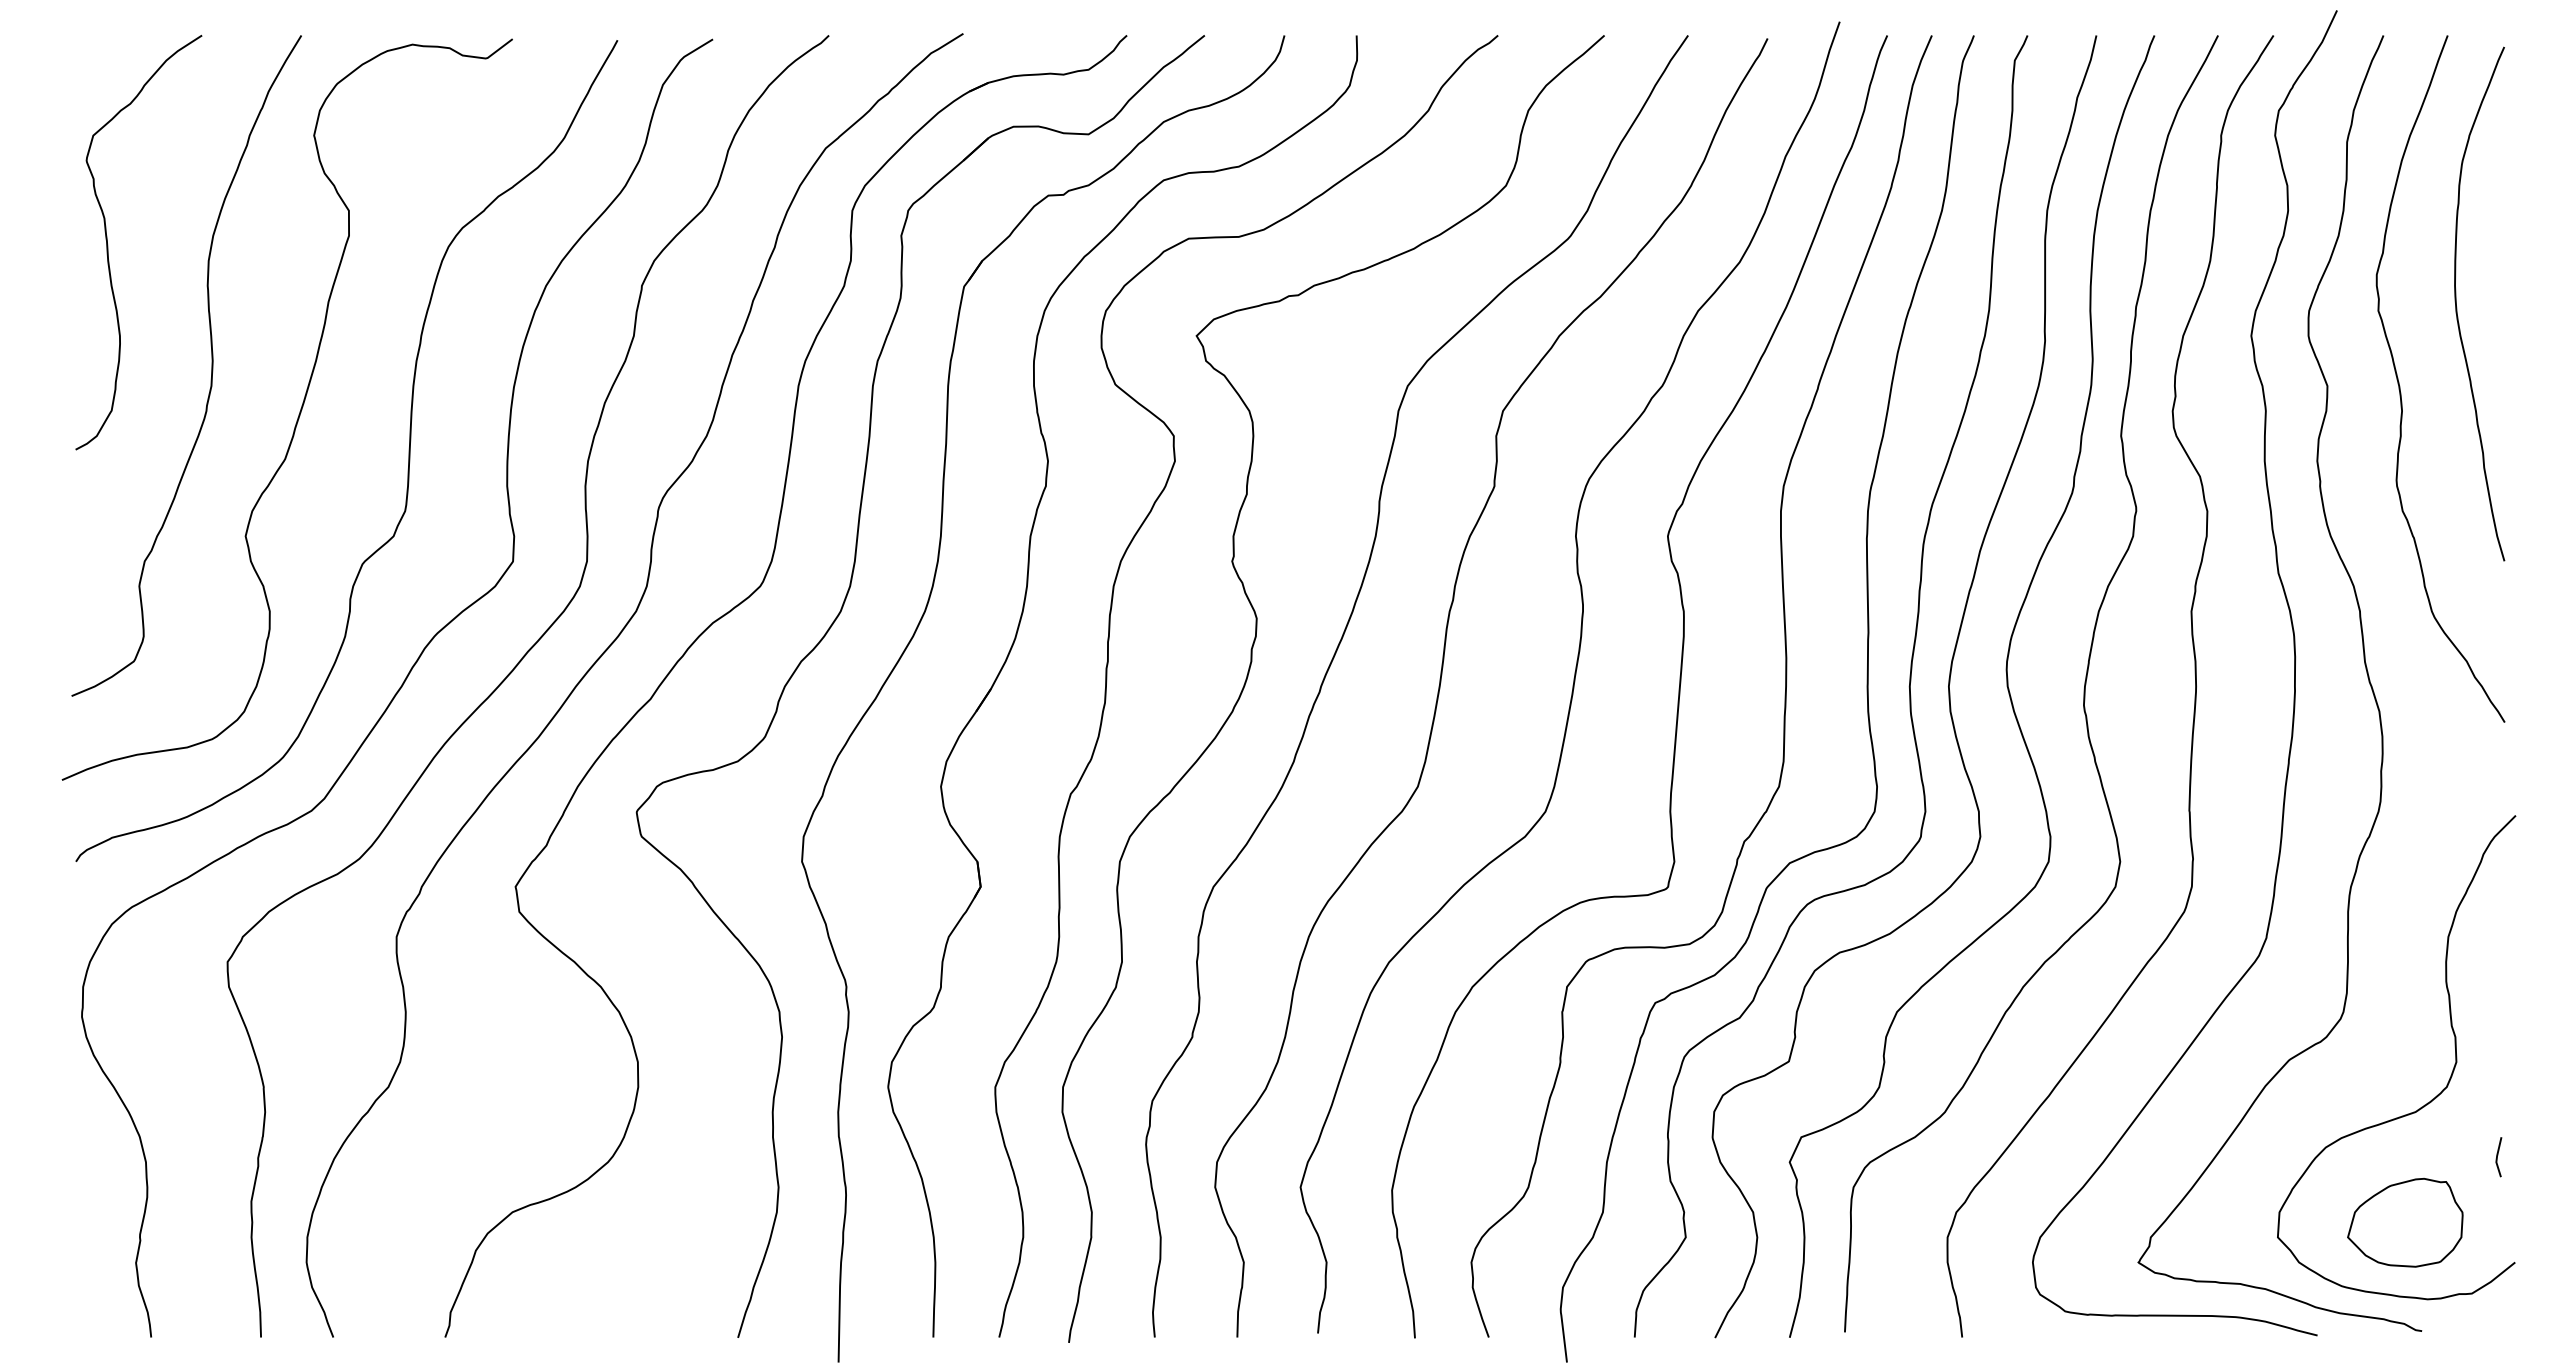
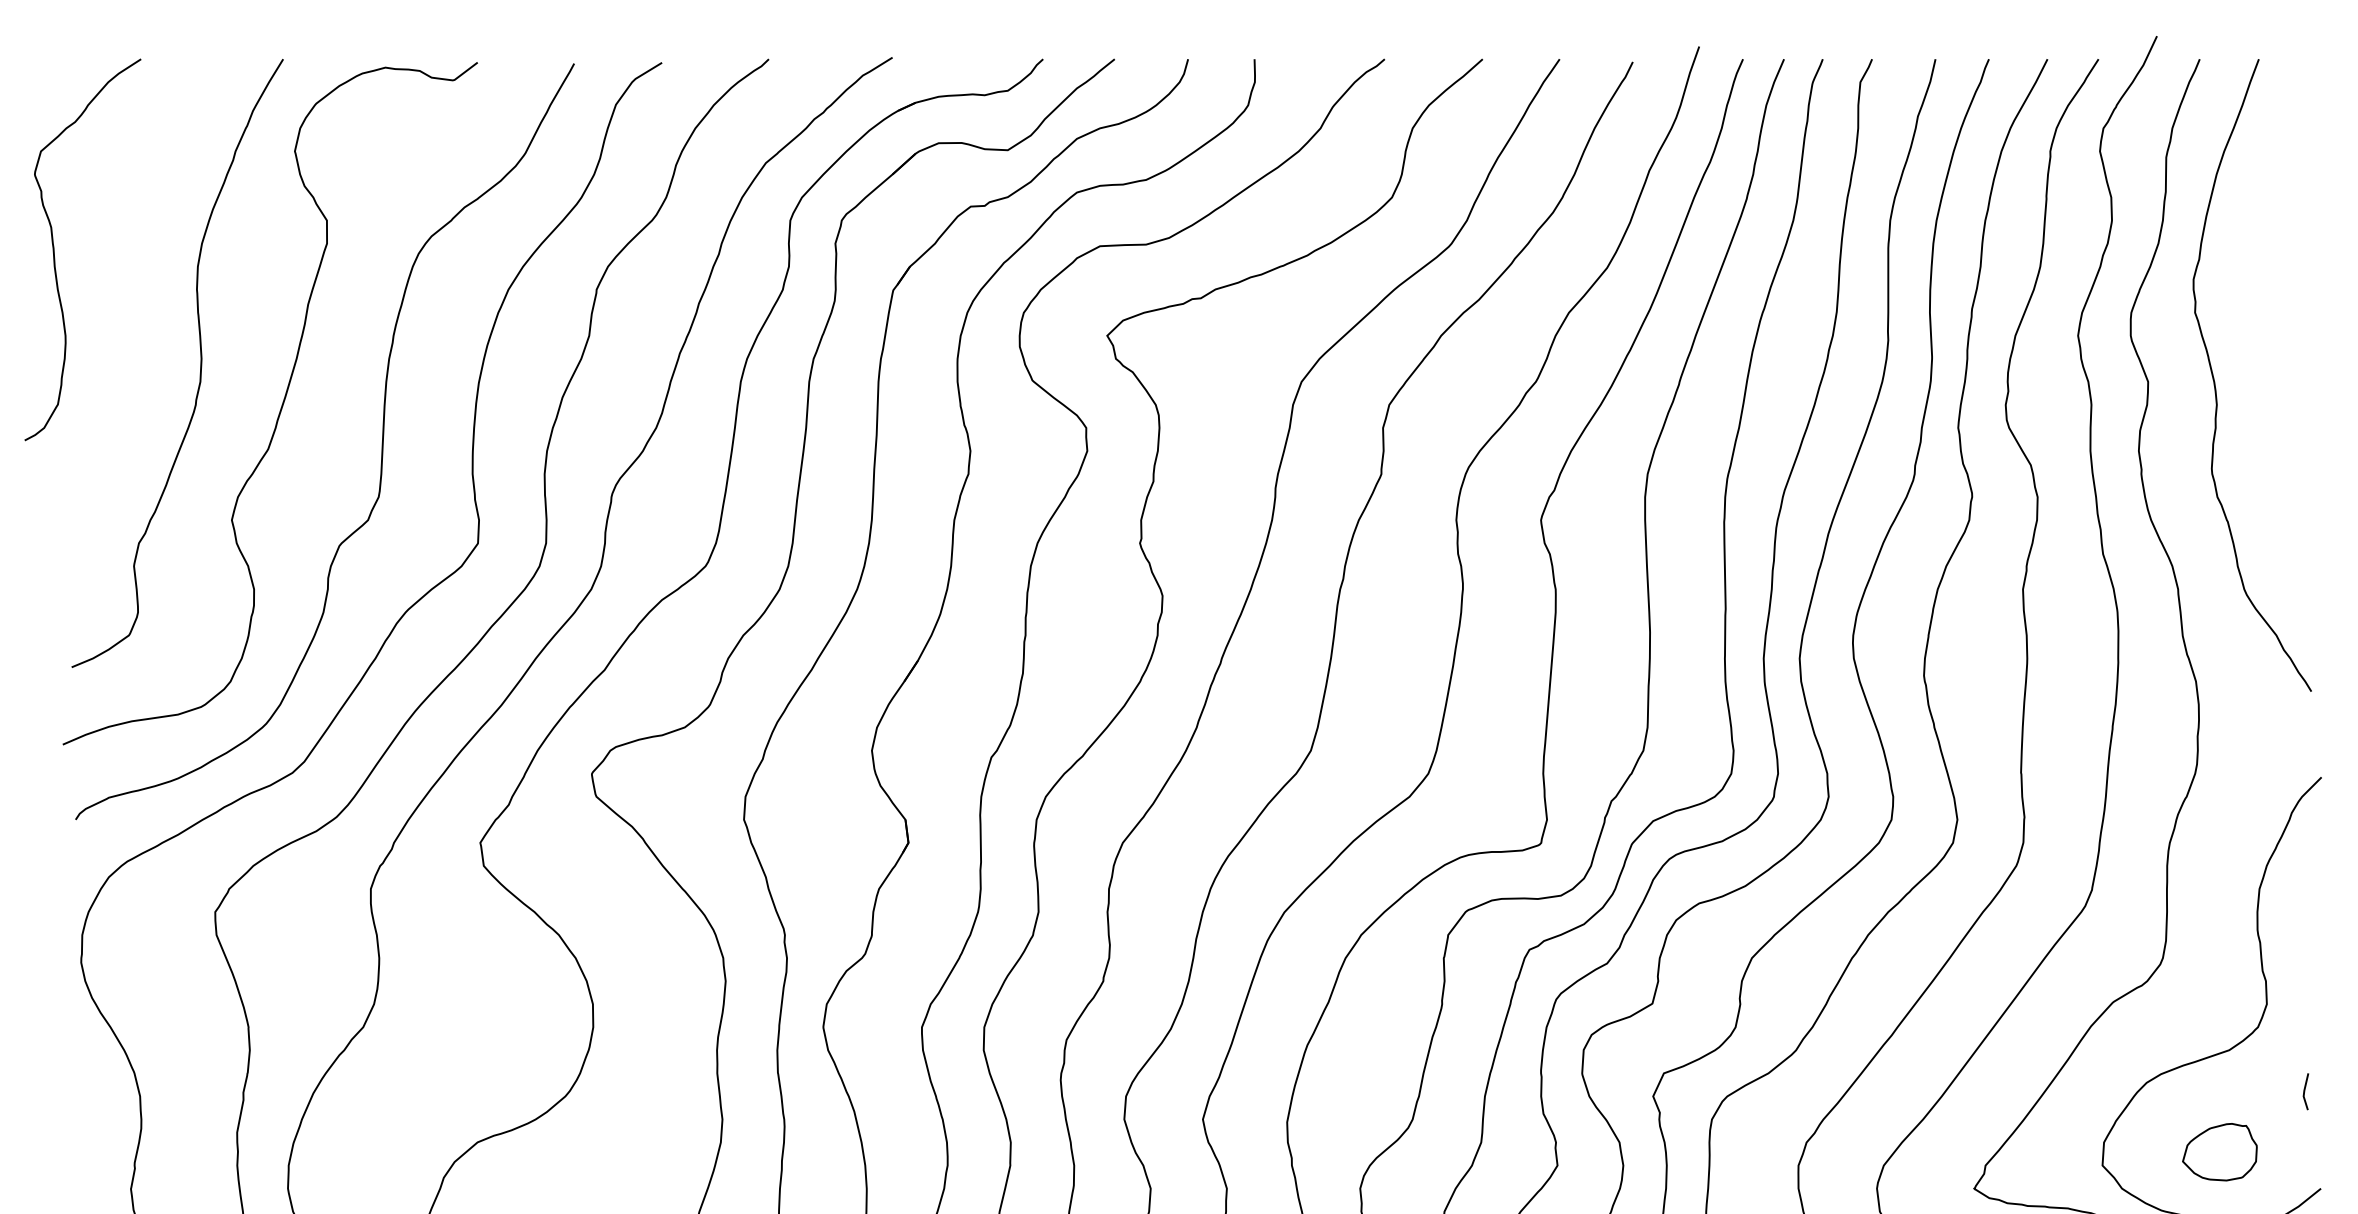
curve: (108, 244) -> (55, 251), moved
curve: (2457, 307) -> (2267, 309), removed
part: (2405, 1222) -> (2220, 1151), size x0.7

